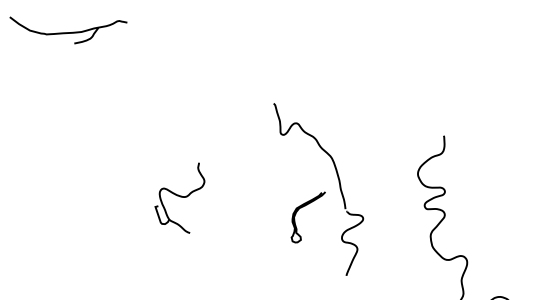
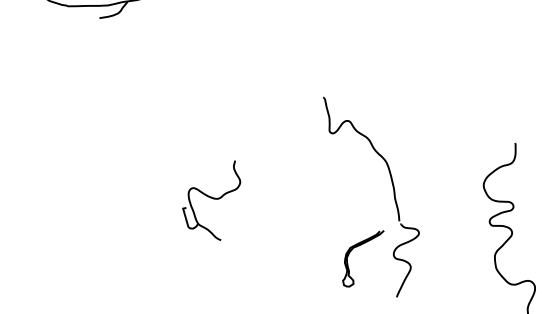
curve: (303, 207) -> (358, 247), moved

